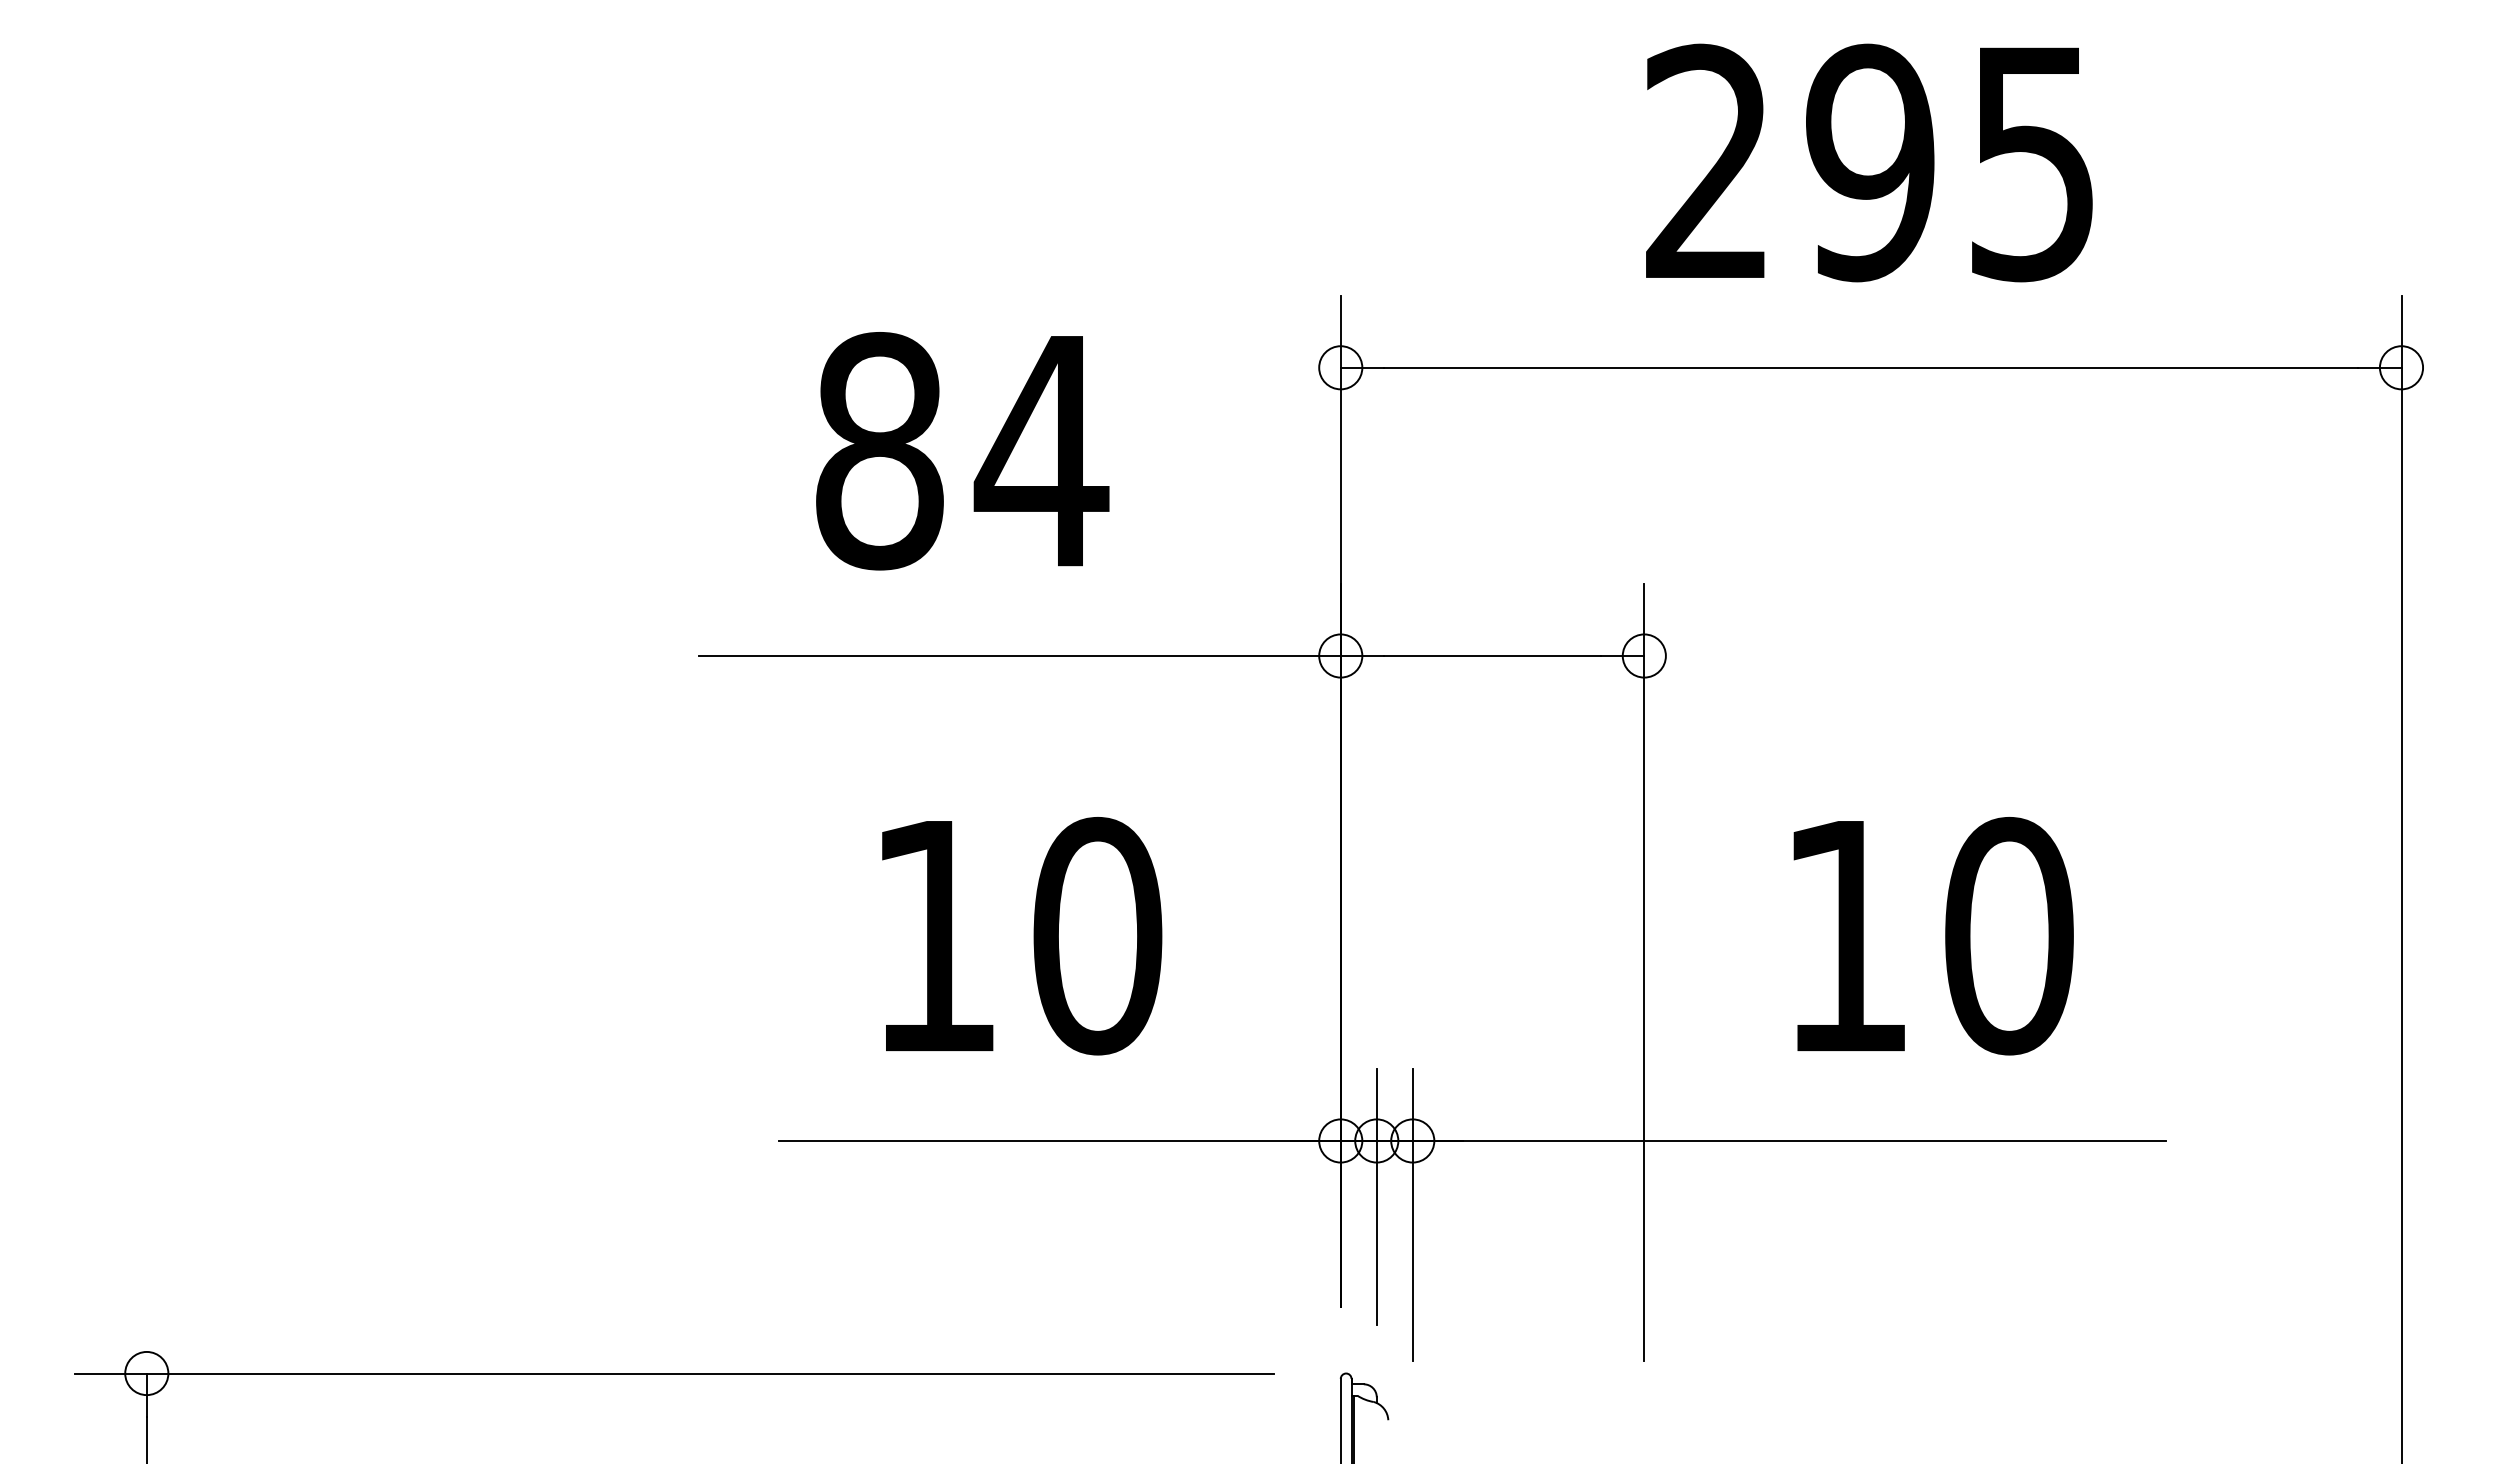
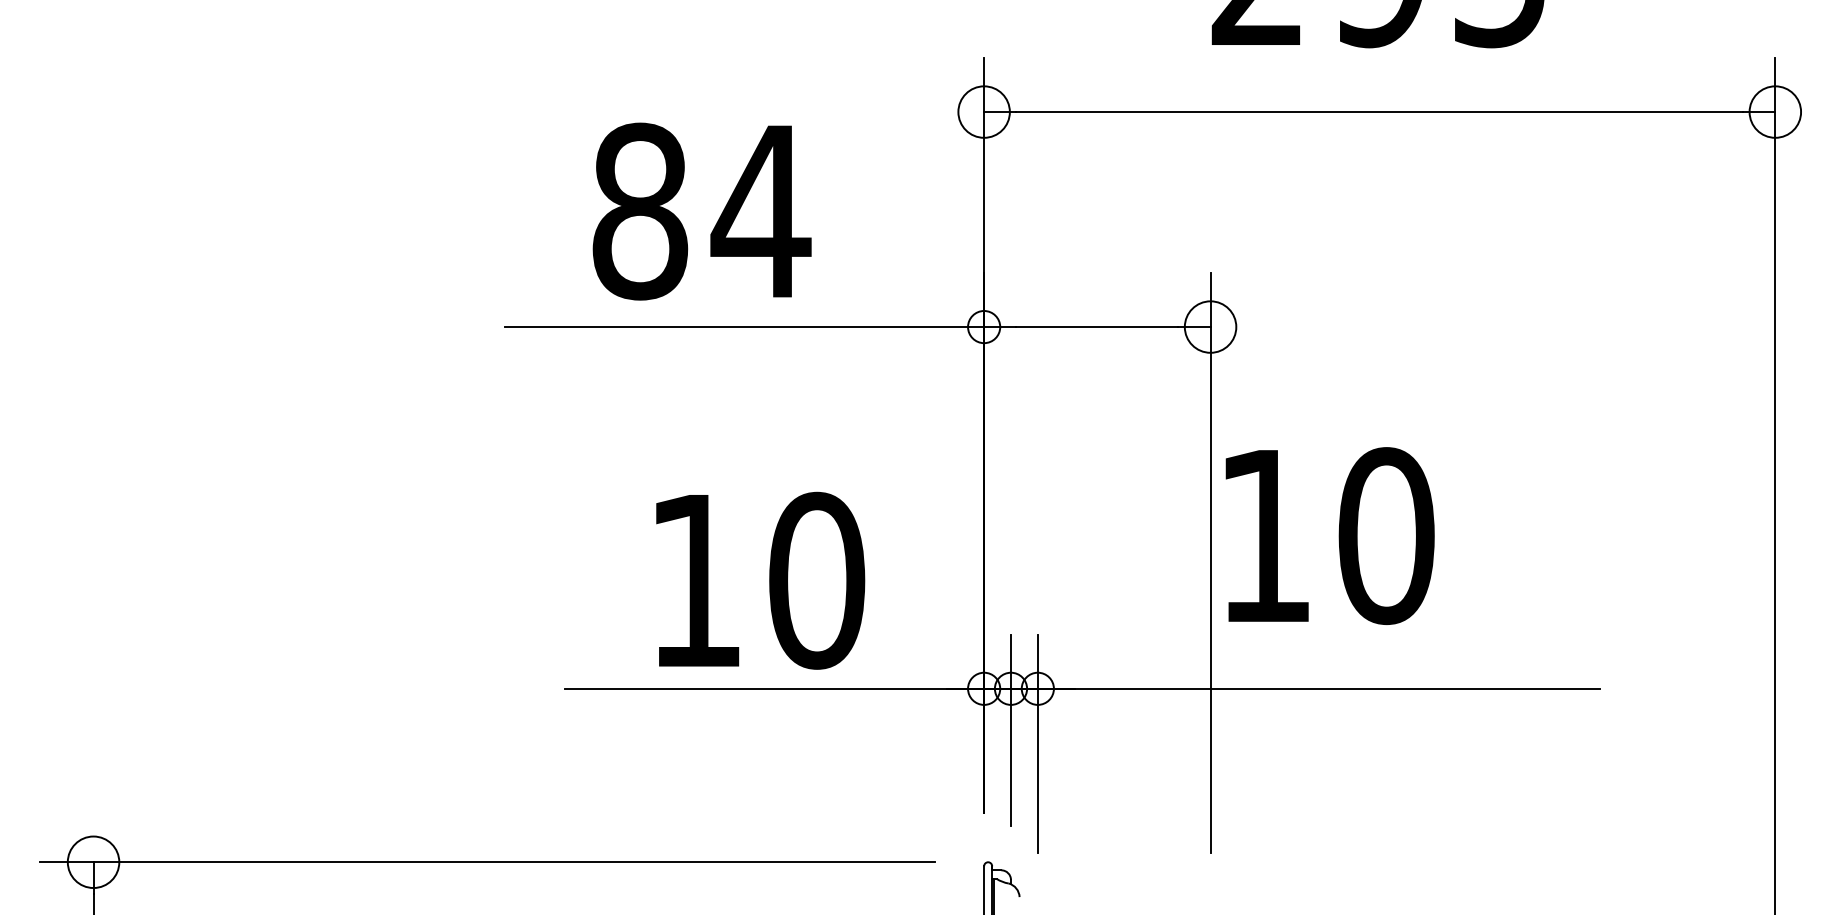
circle: (1340, 367) -> (983, 111), size x1.6
circle: (2401, 367) -> (1775, 111), size x1.6
text: (962, 451) -> (701, 211), moved
circle: (1643, 655) -> (1209, 326), size x1.6
text: (1022, 936) -> (760, 581), moved
text: (1933, 936) -> (1330, 536), moved
circle: (146, 1373) -> (93, 862), size x1.6

